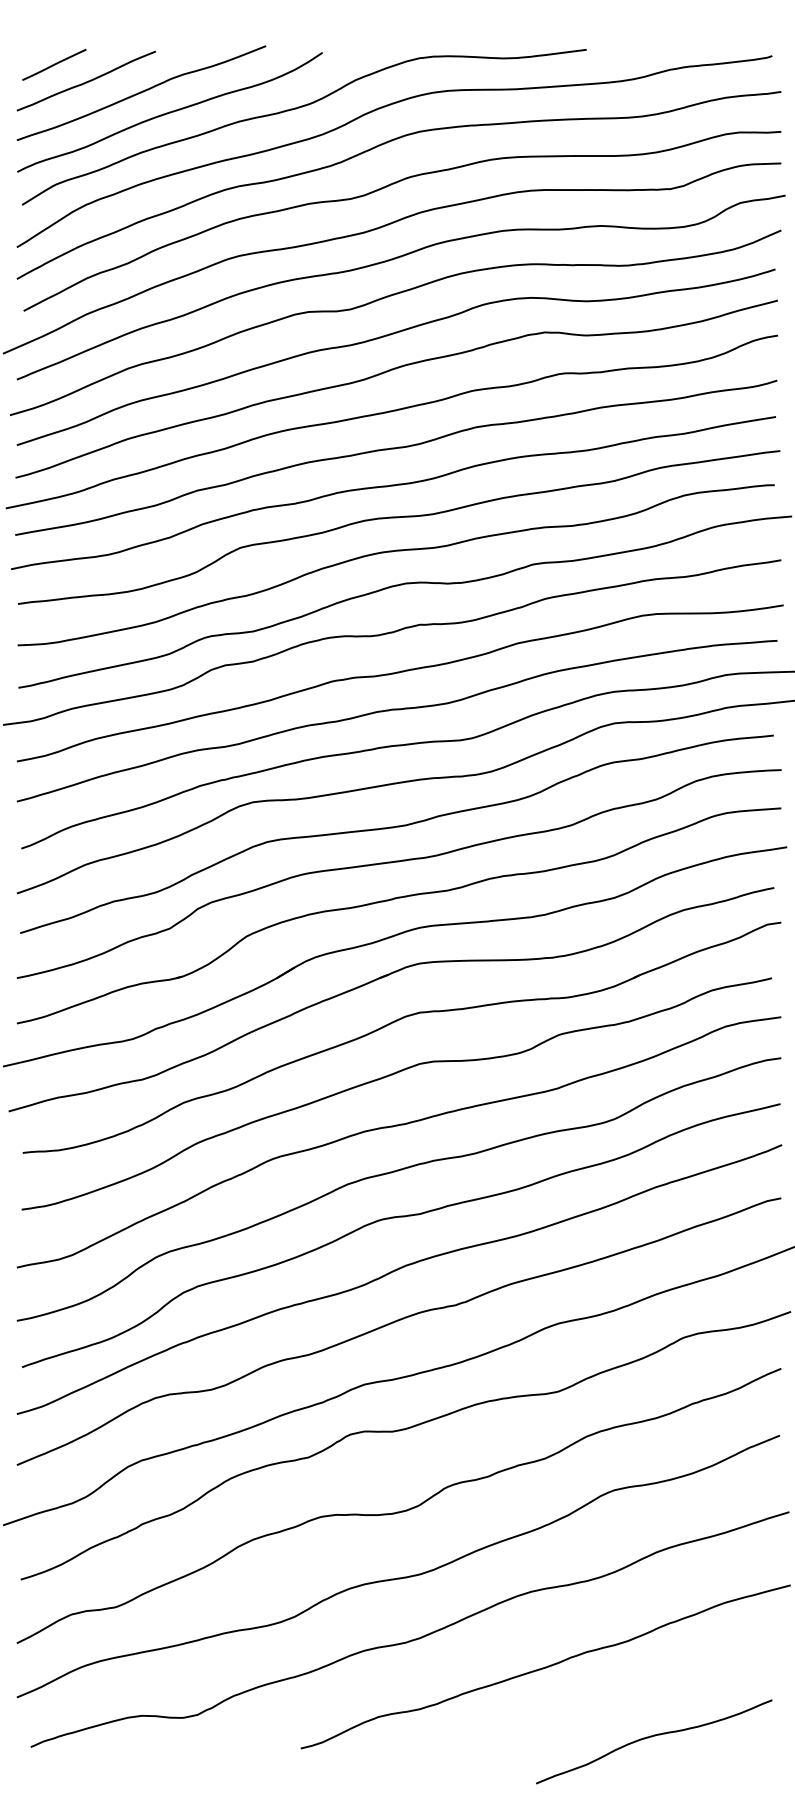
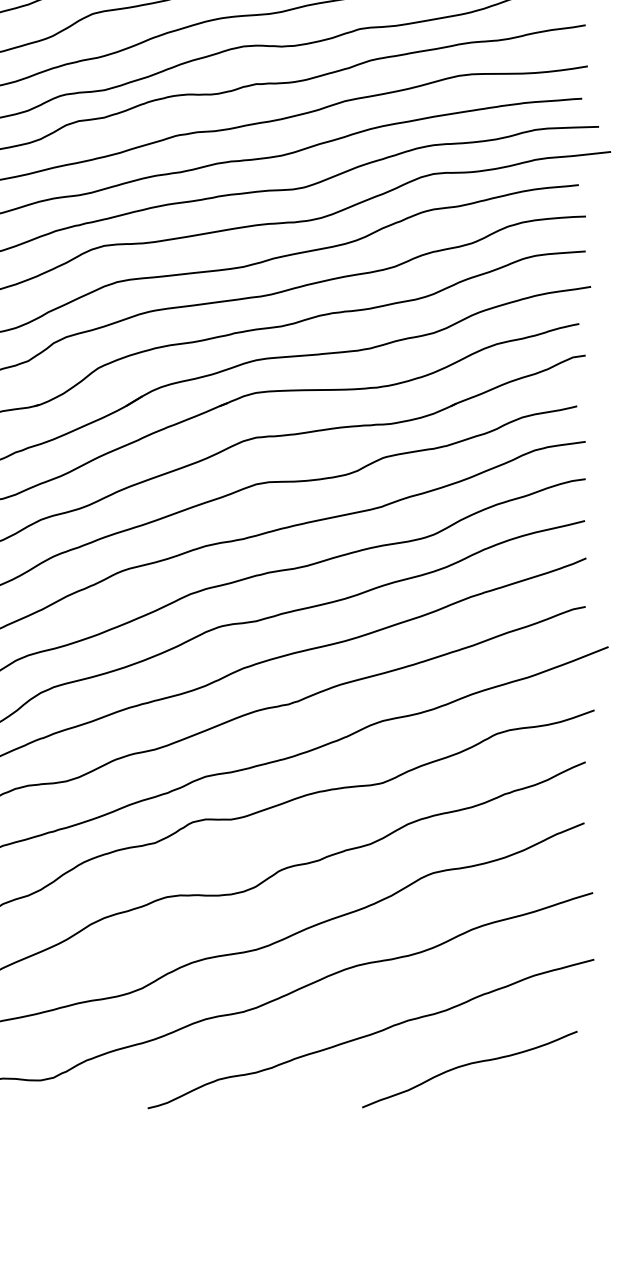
curve: (652, 1737) -> (468, 1065), moved

